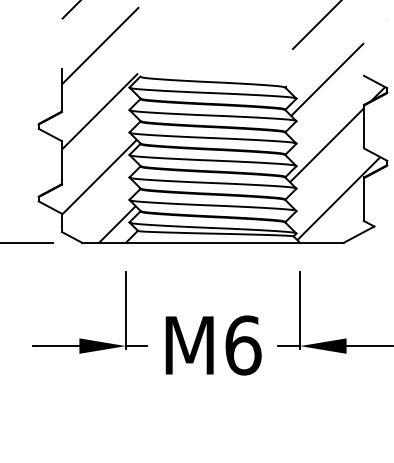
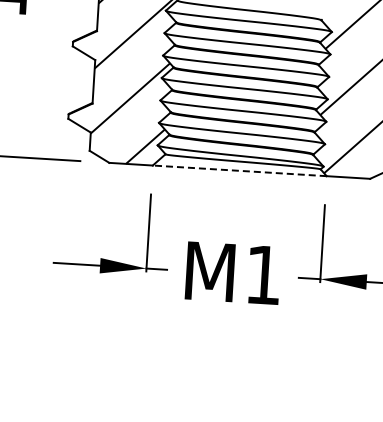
line: (212, 242) -> (239, 170), solid -> dashed
text: (243, 345) -> (263, 275), M6 -> M1

